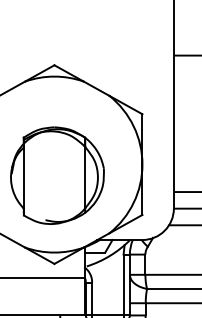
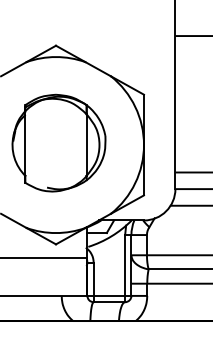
part: (56, 175) -> (58, 142), moved

